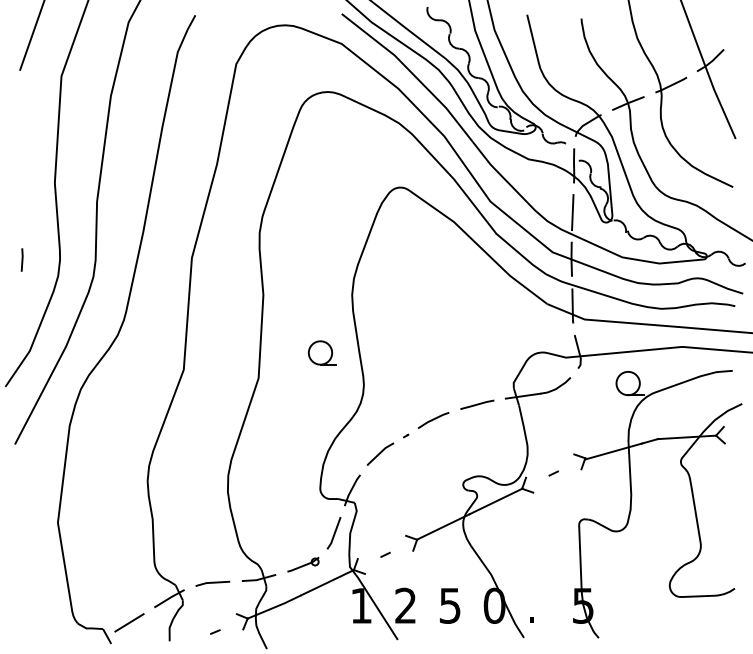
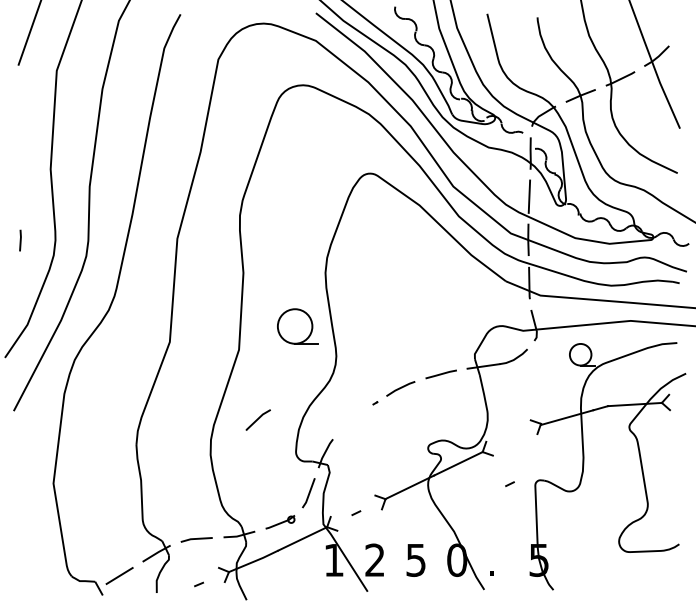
part: (322, 352) -> (298, 326), size x1.6
line: (380, 453) -> (258, 419), moved
line: (553, 473) -> (509, 484), moved

